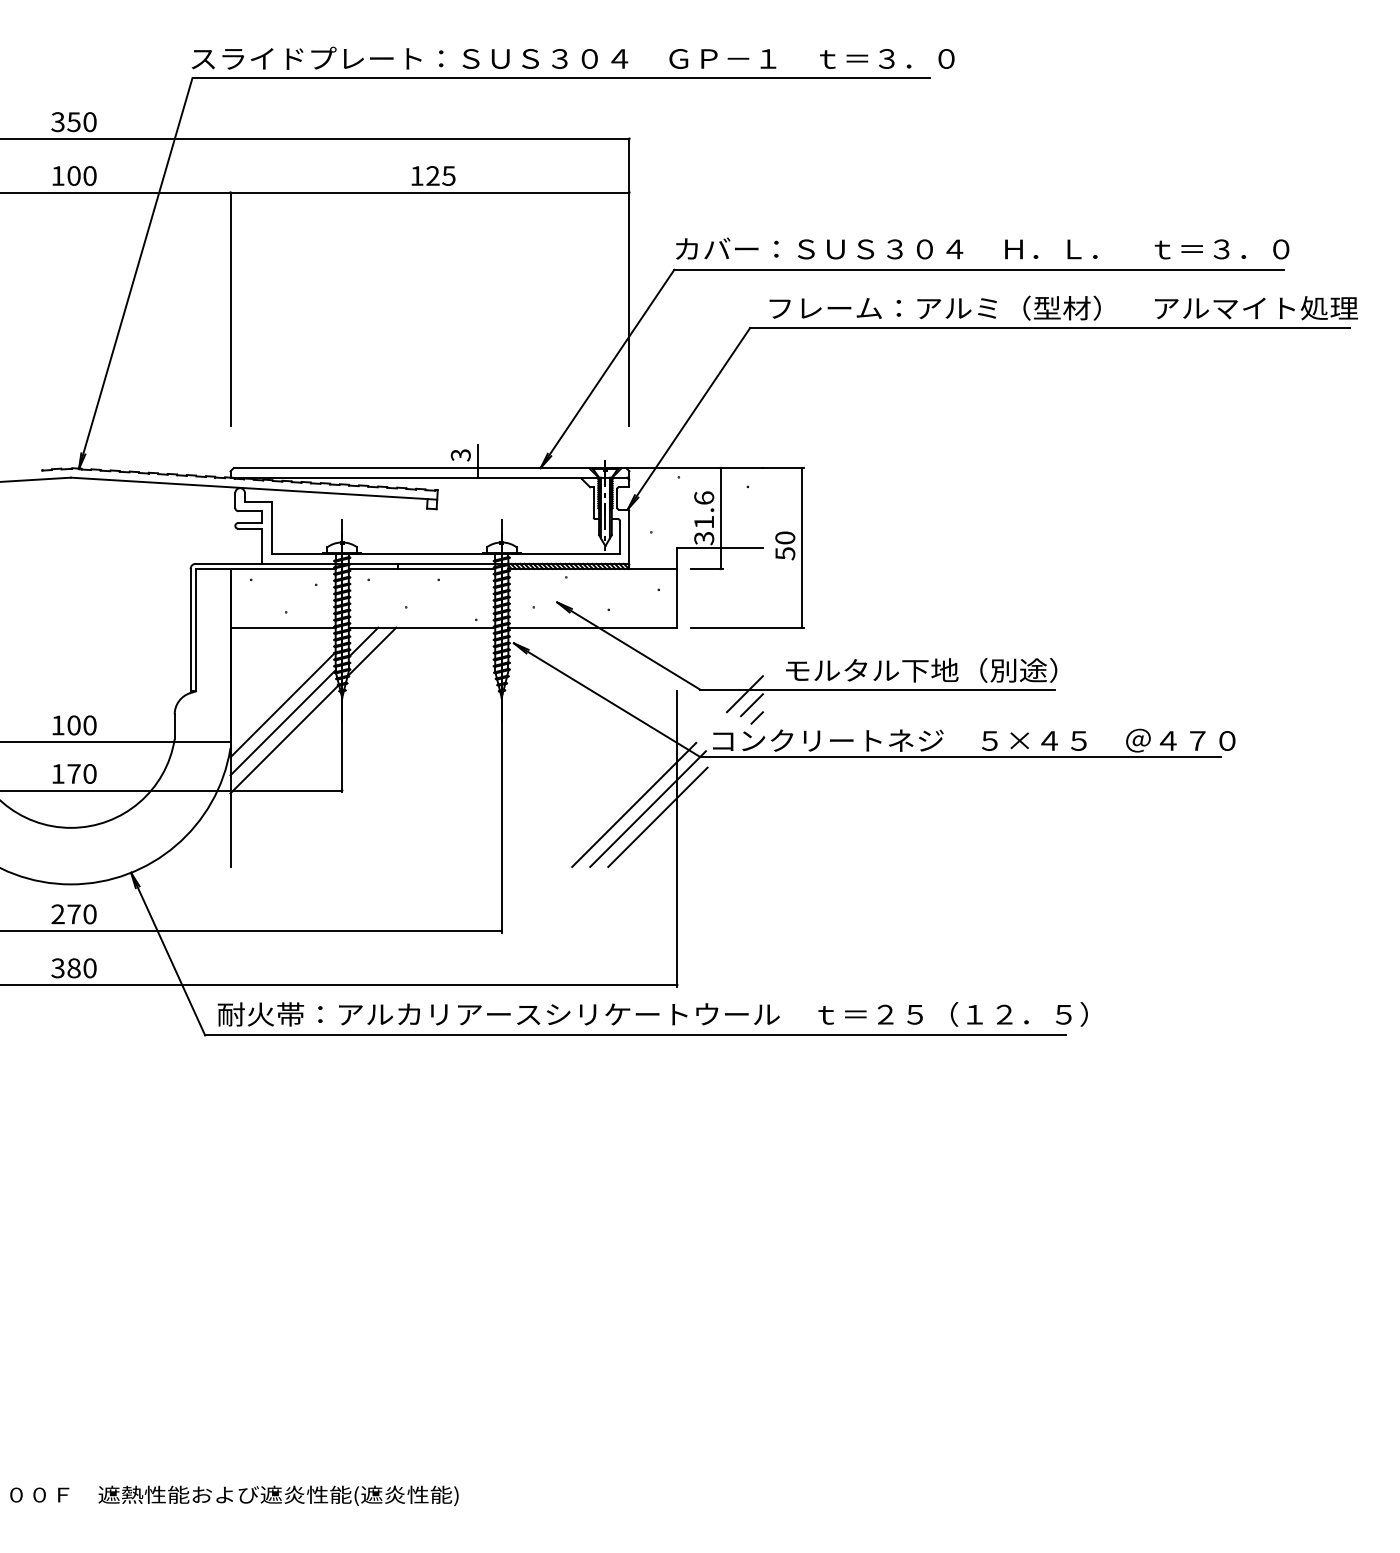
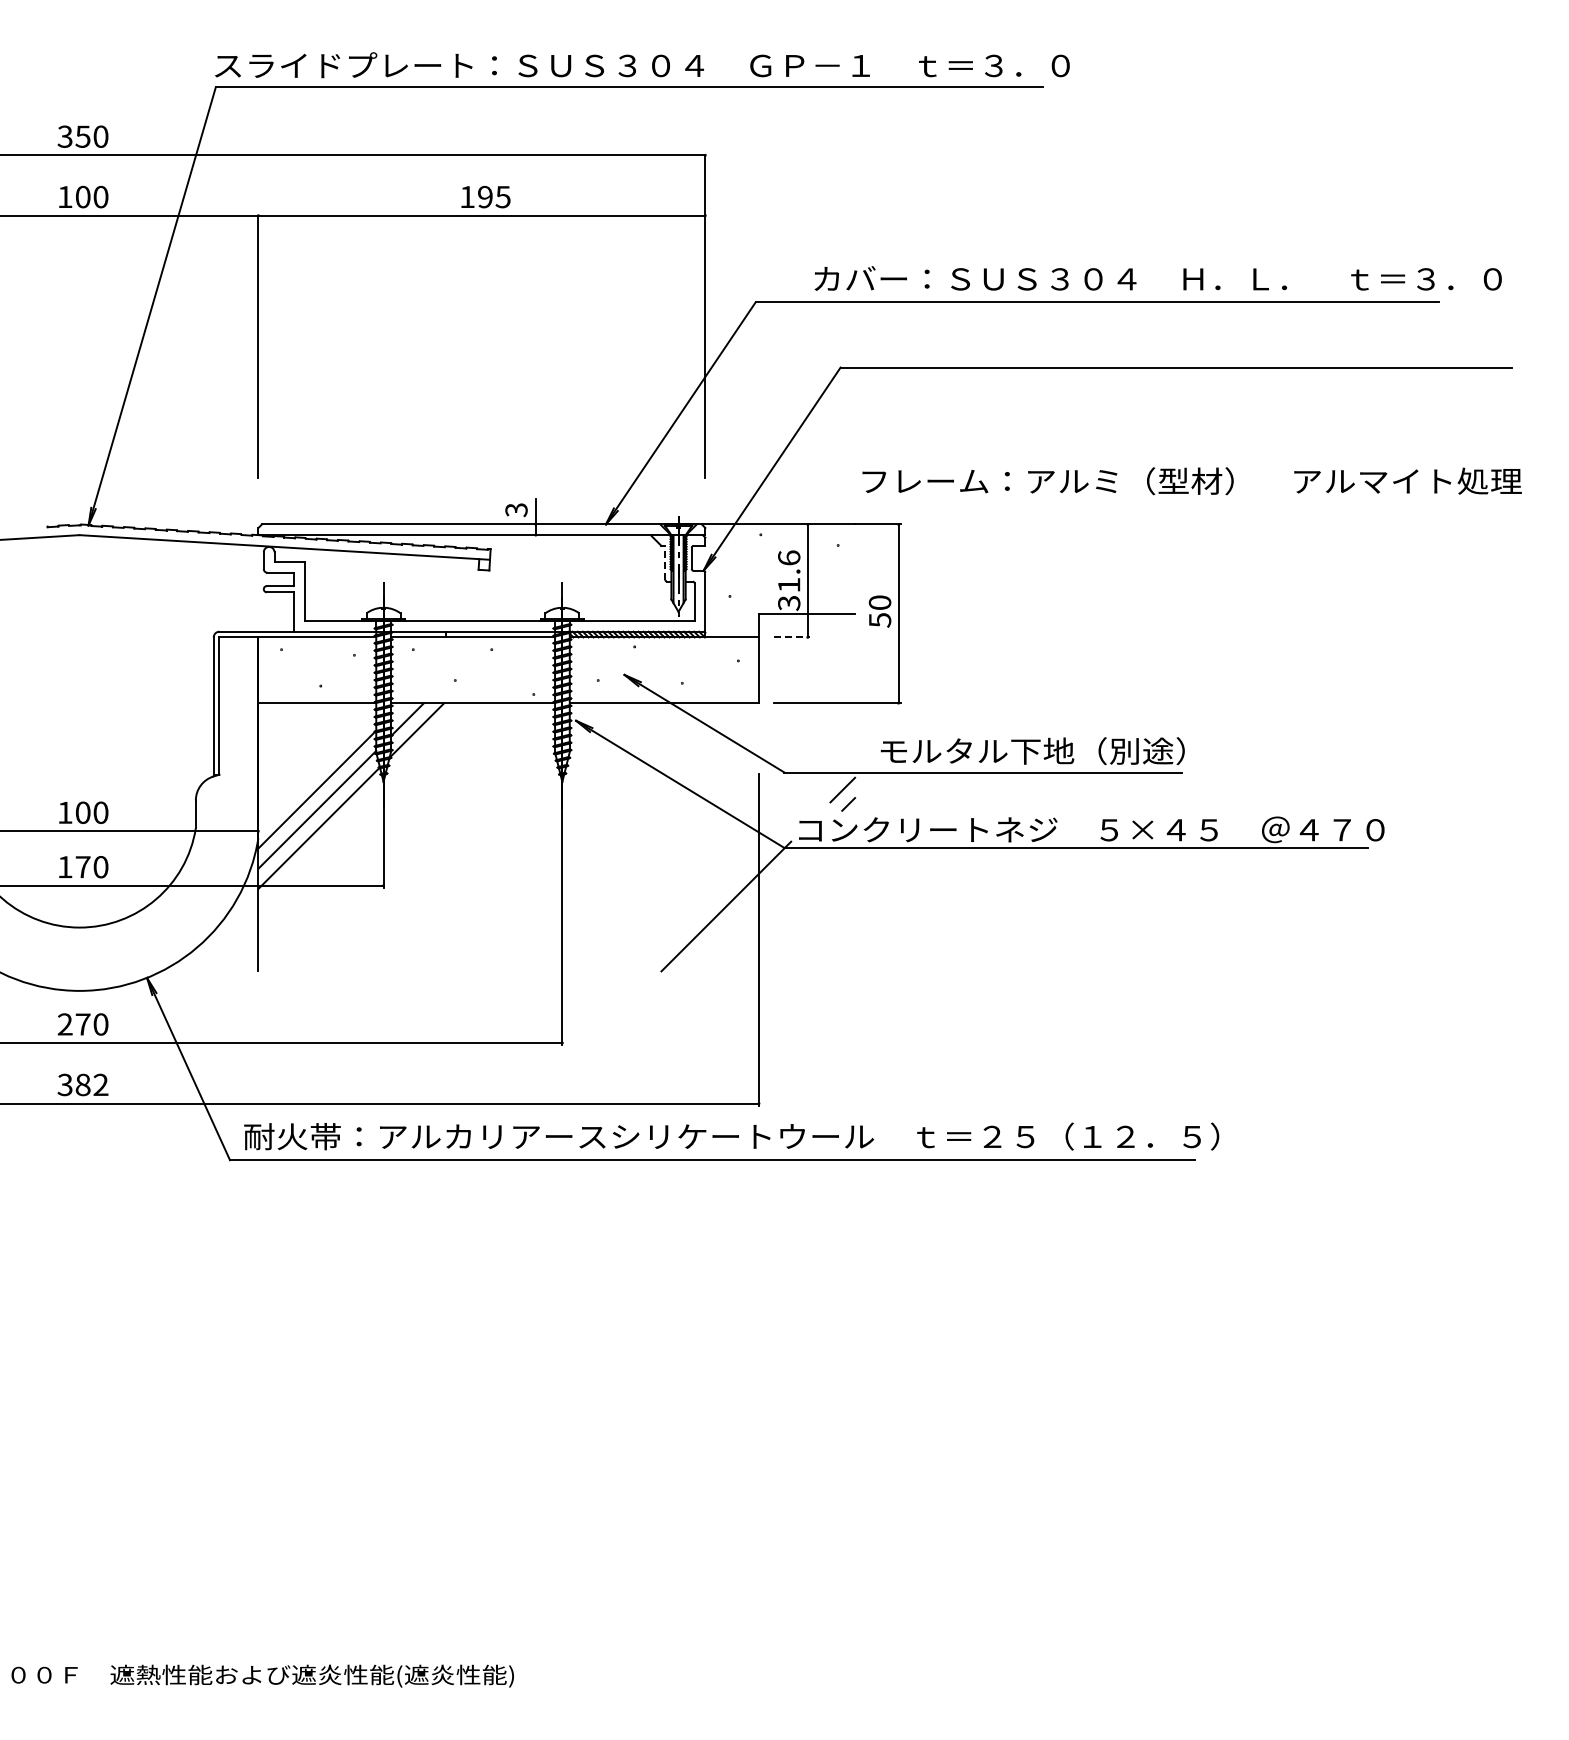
text: (433, 176) -> (485, 197), 125 -> 195
text: (981, 248) -> (1157, 278), moved
text: (1063, 308) -> (1191, 481), moved
line: (593, 502) -> (665, 562), solid -> dashed
line: (706, 569) -> (791, 637), solid -> dashed
line: (744, 693) -> (834, 777), removed
line: (633, 804) -> (710, 901), removed
line: (658, 817) -> (737, 915), removed
text: (89, 967) -> (100, 1084), 380 -> 382

